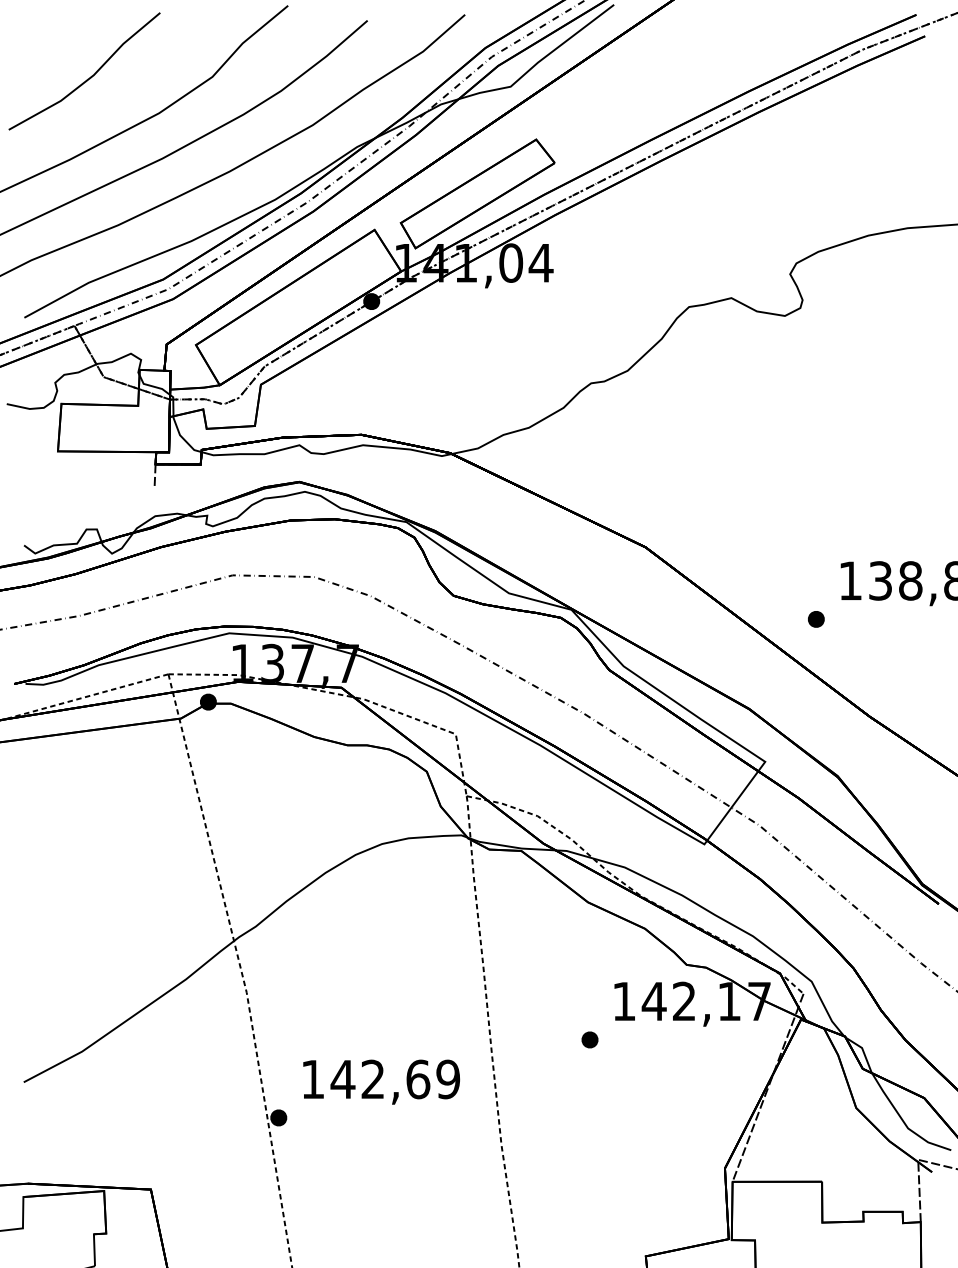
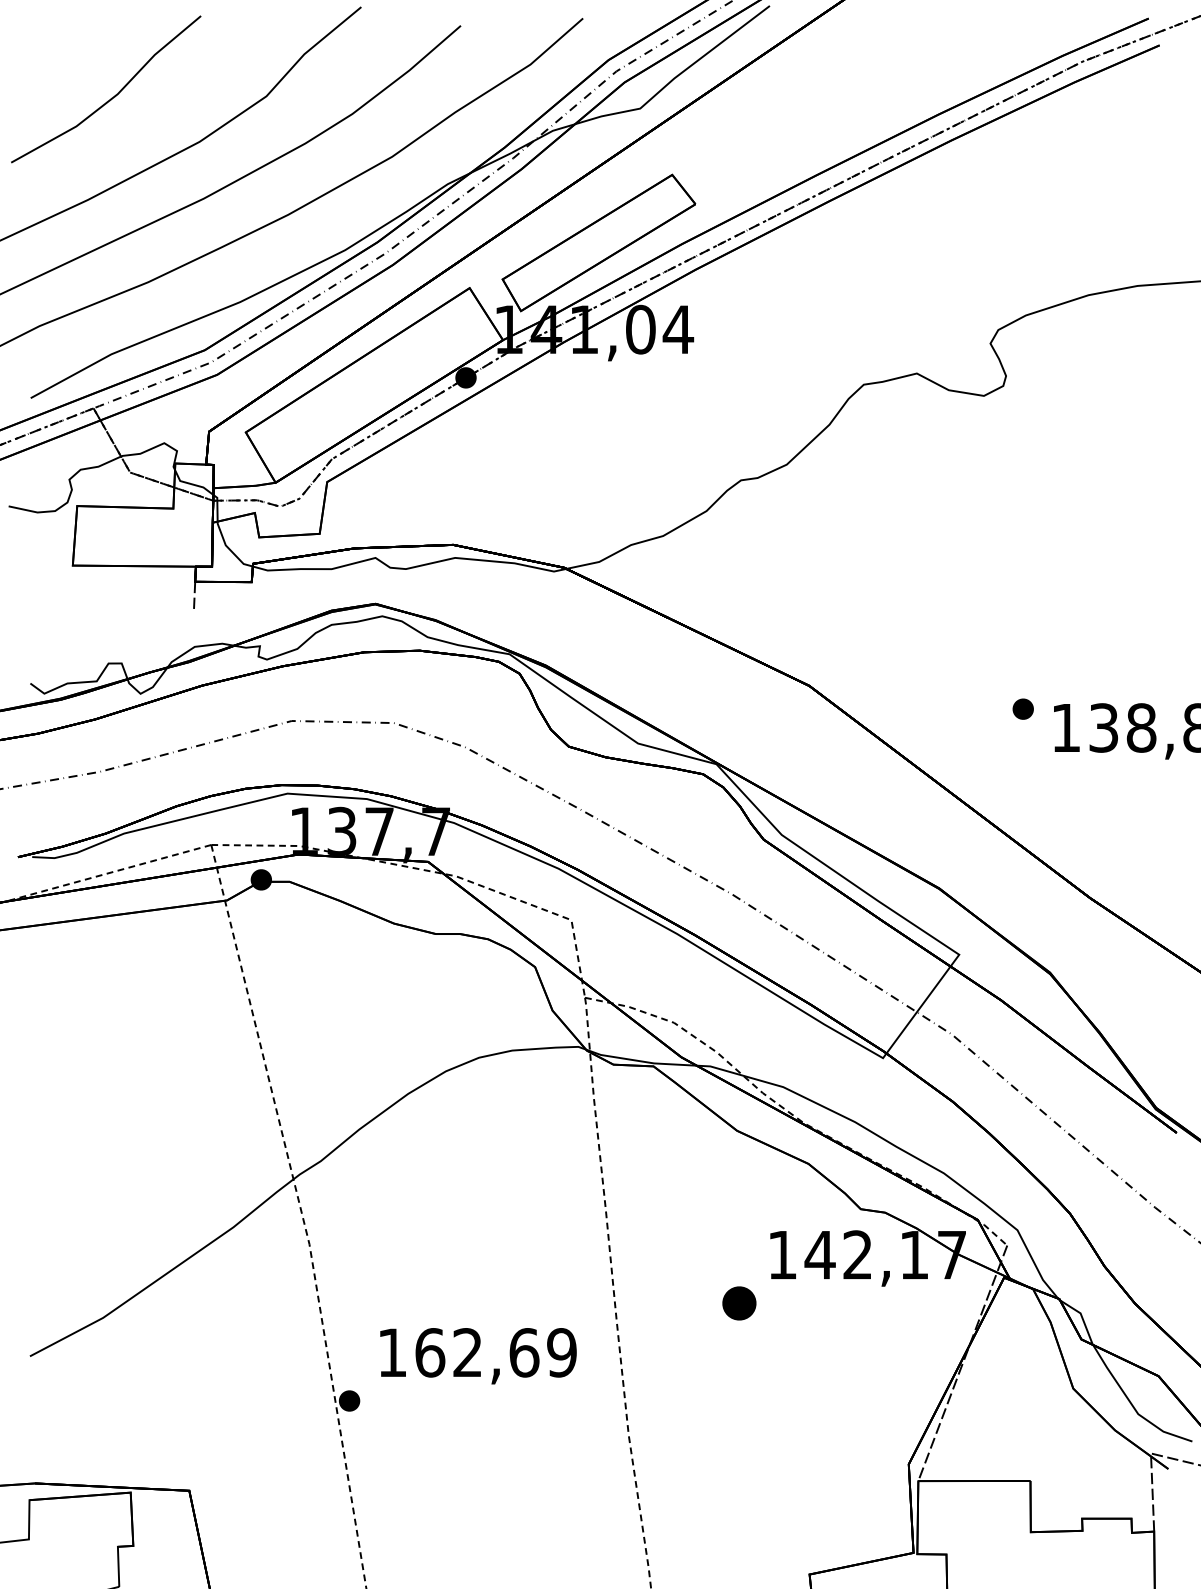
part: (815, 618) -> (1022, 708), moved
part: (589, 1039) -> (739, 1302), size x1.6
text: (342, 1079) -> (429, 1352), 142,69 -> 162,69

